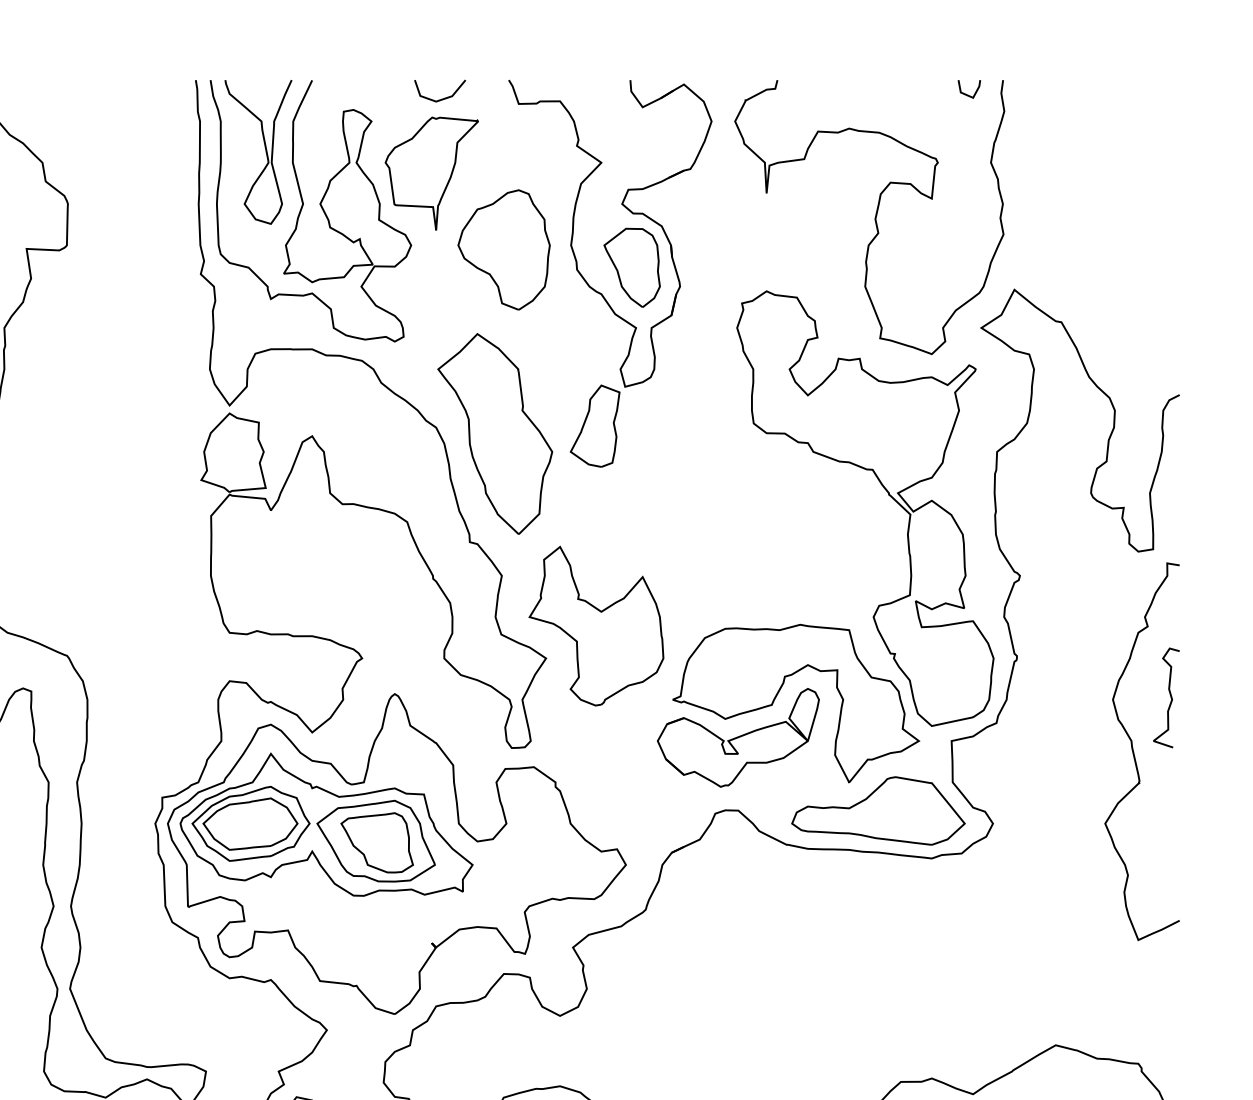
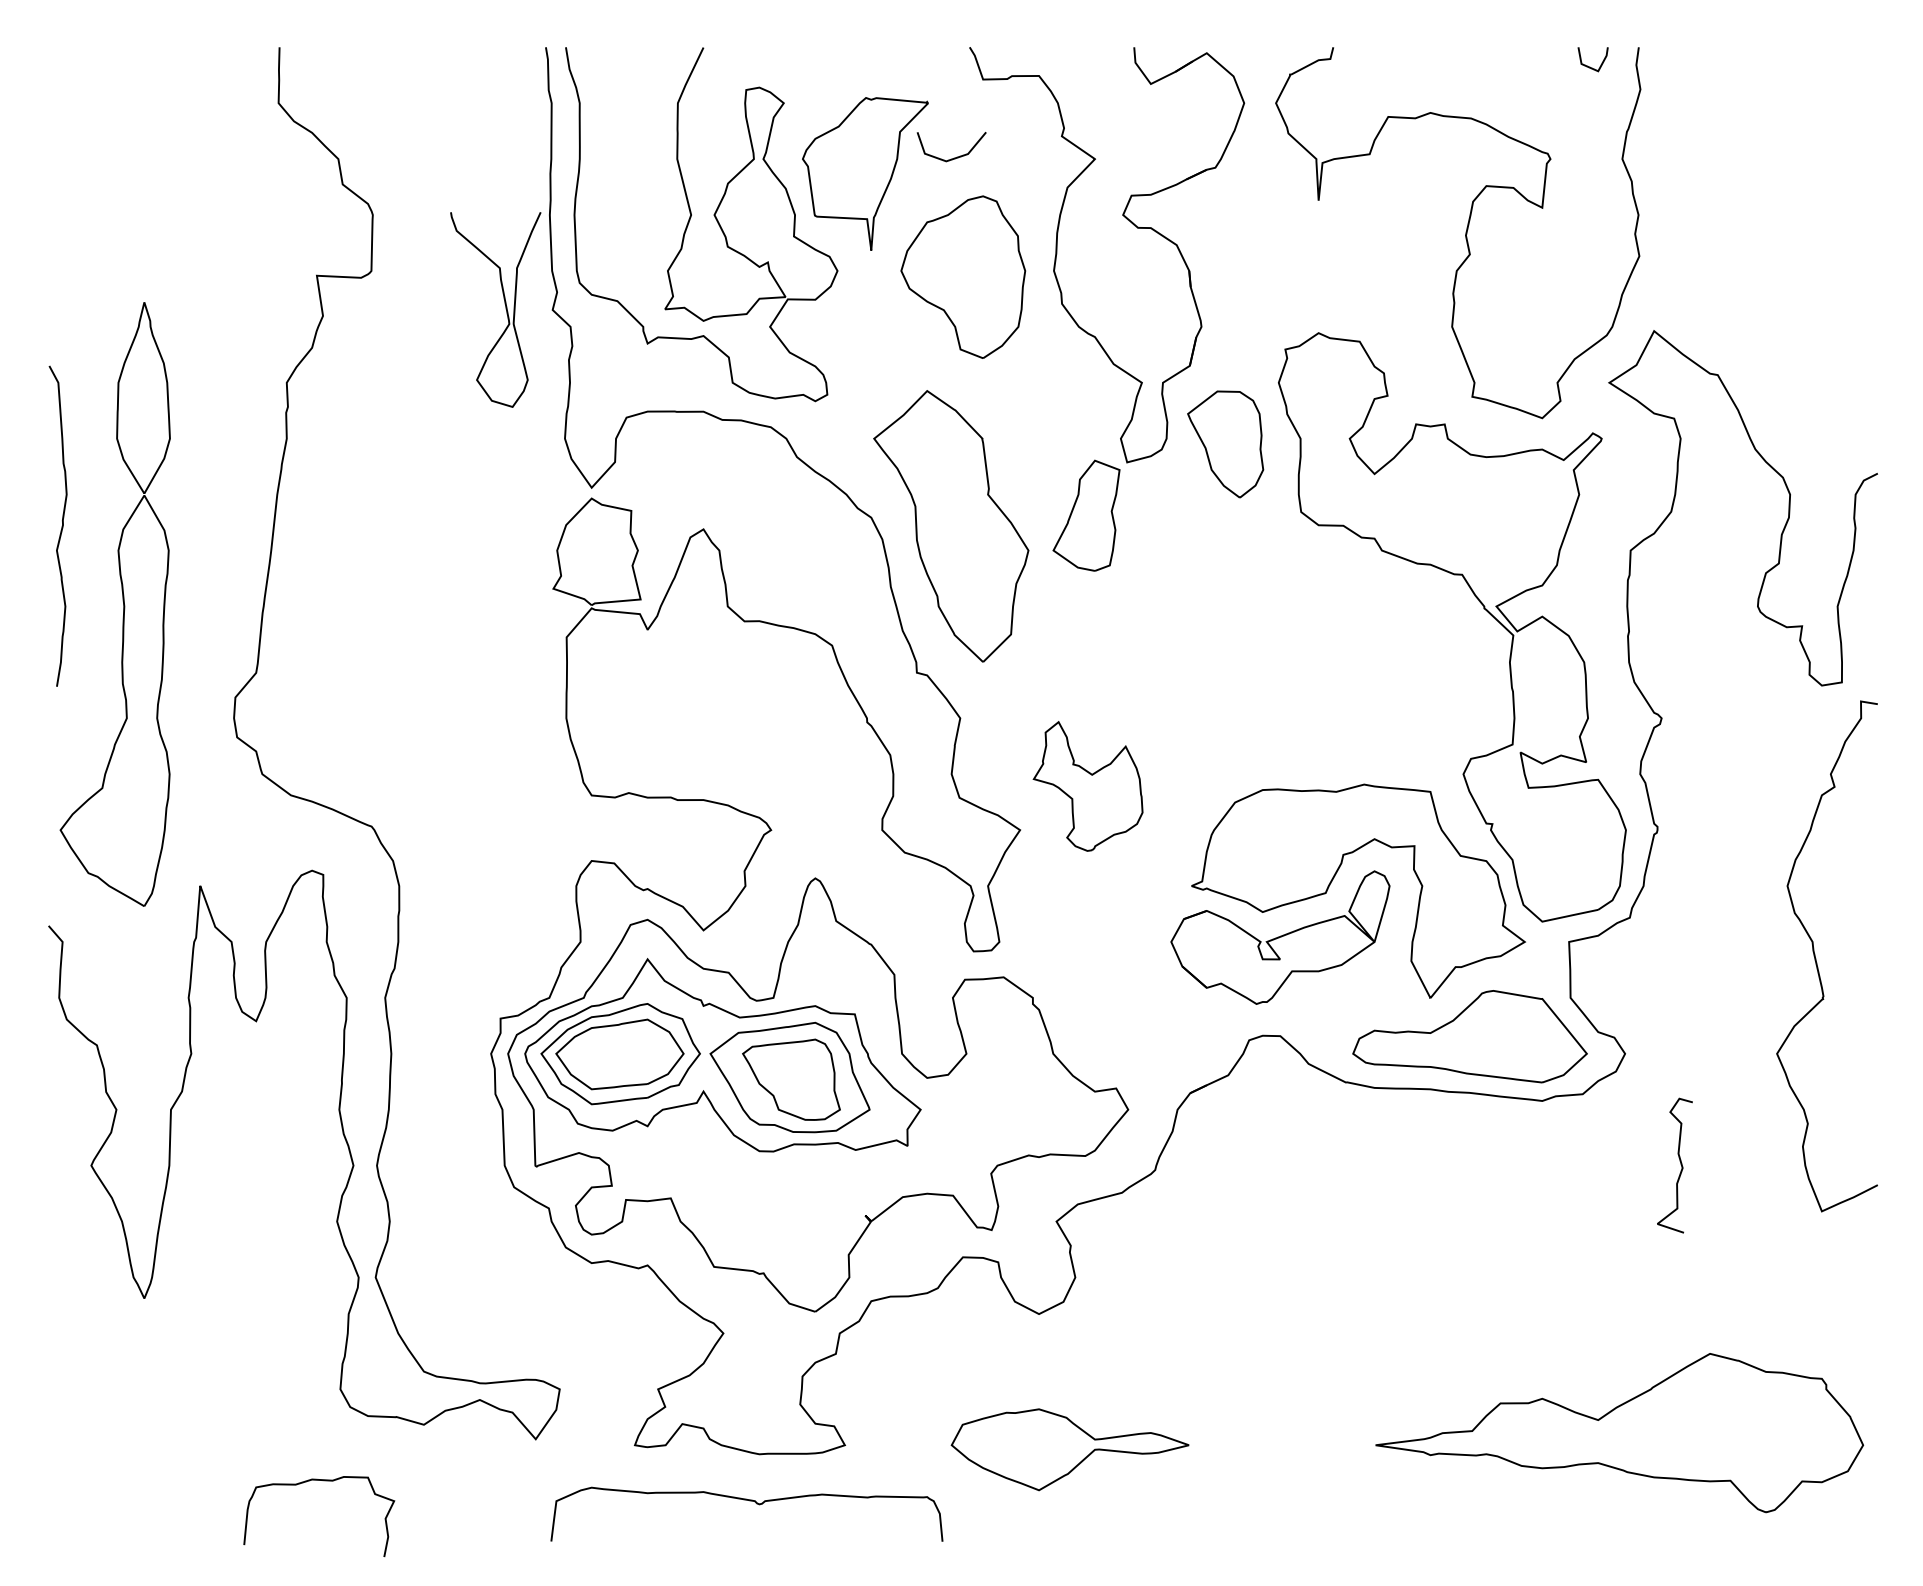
line: (442, 98) -> (954, 157), moved
curve: (265, 151) -> (505, 309), moved
part: (632, 267) -> (1225, 444), moved
part: (595, 626) -> (1087, 786), size x0.6
curve: (1170, 697) -> (1680, 1164), moved

